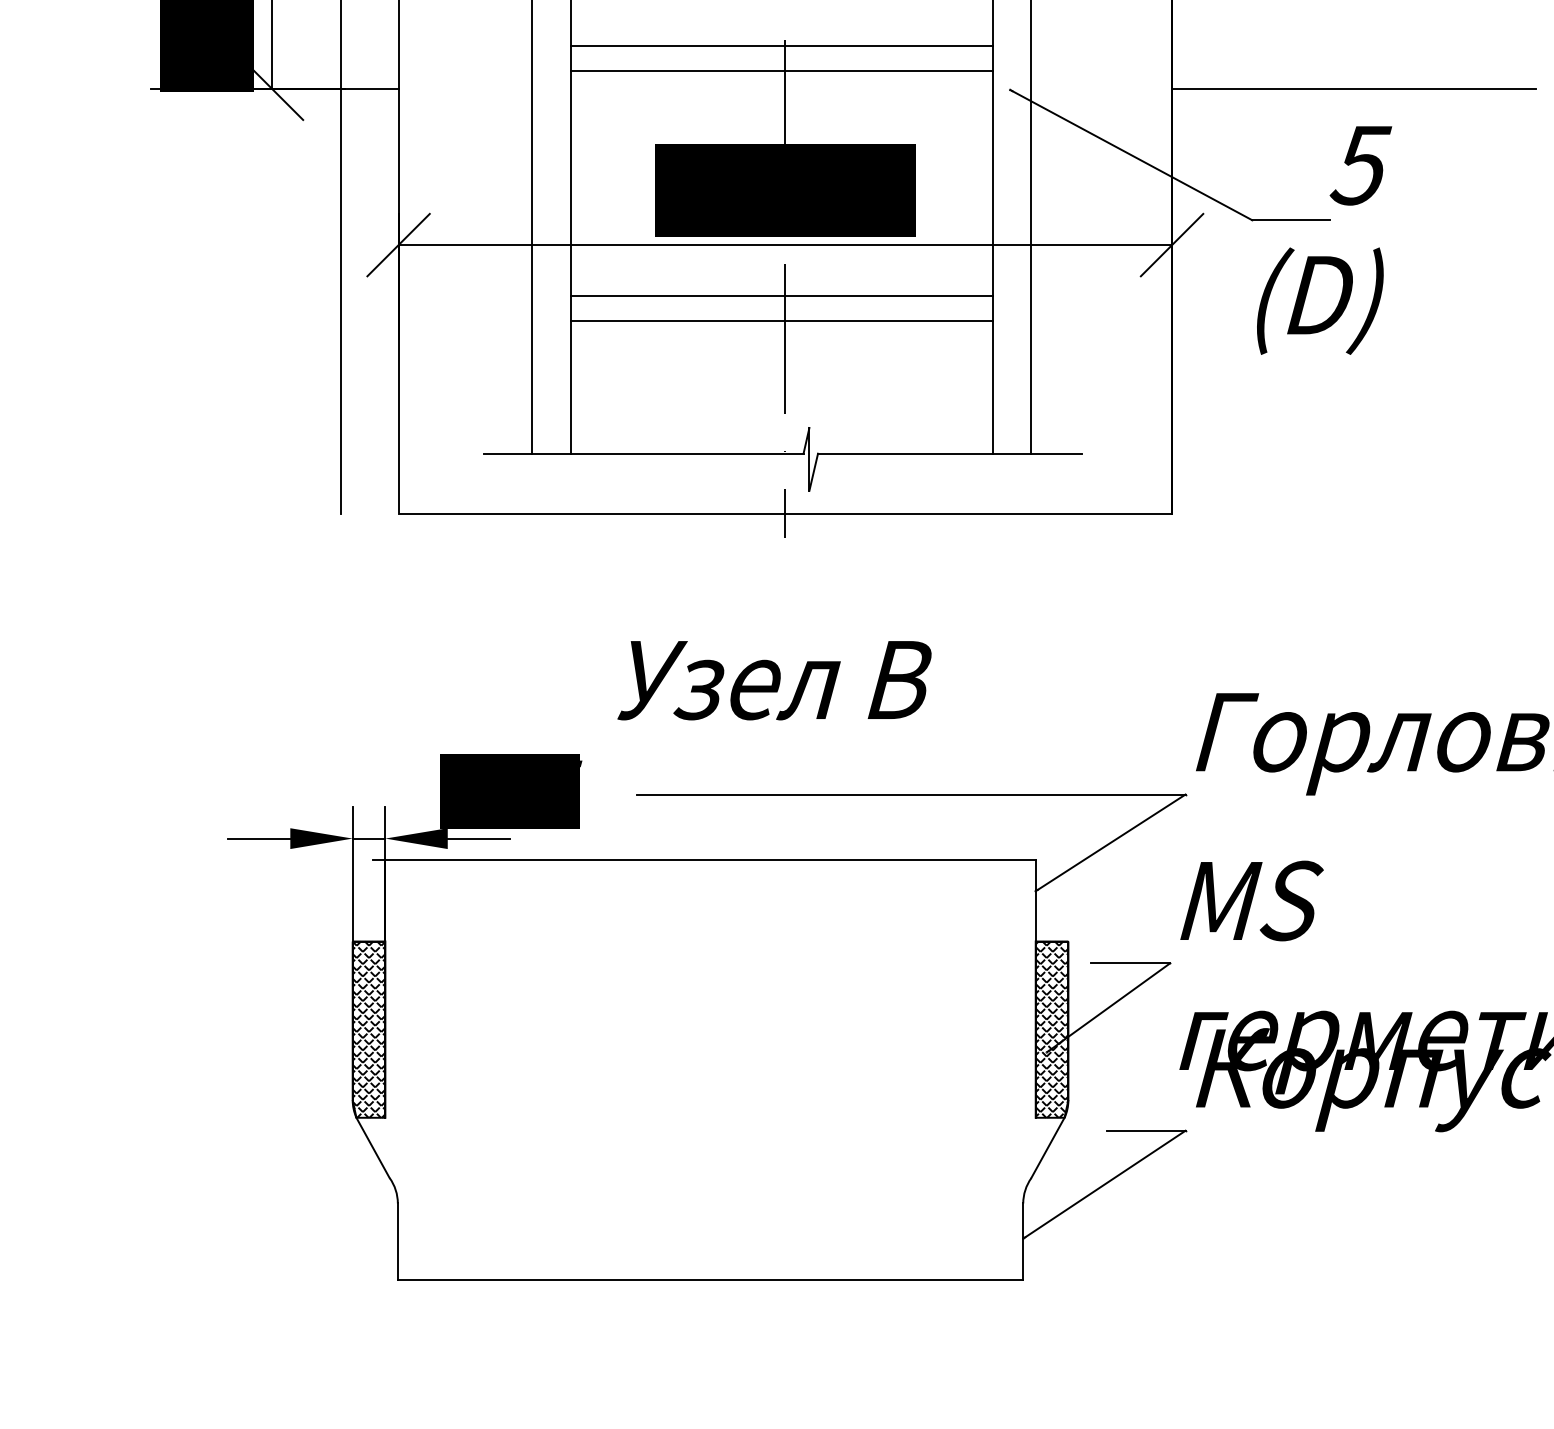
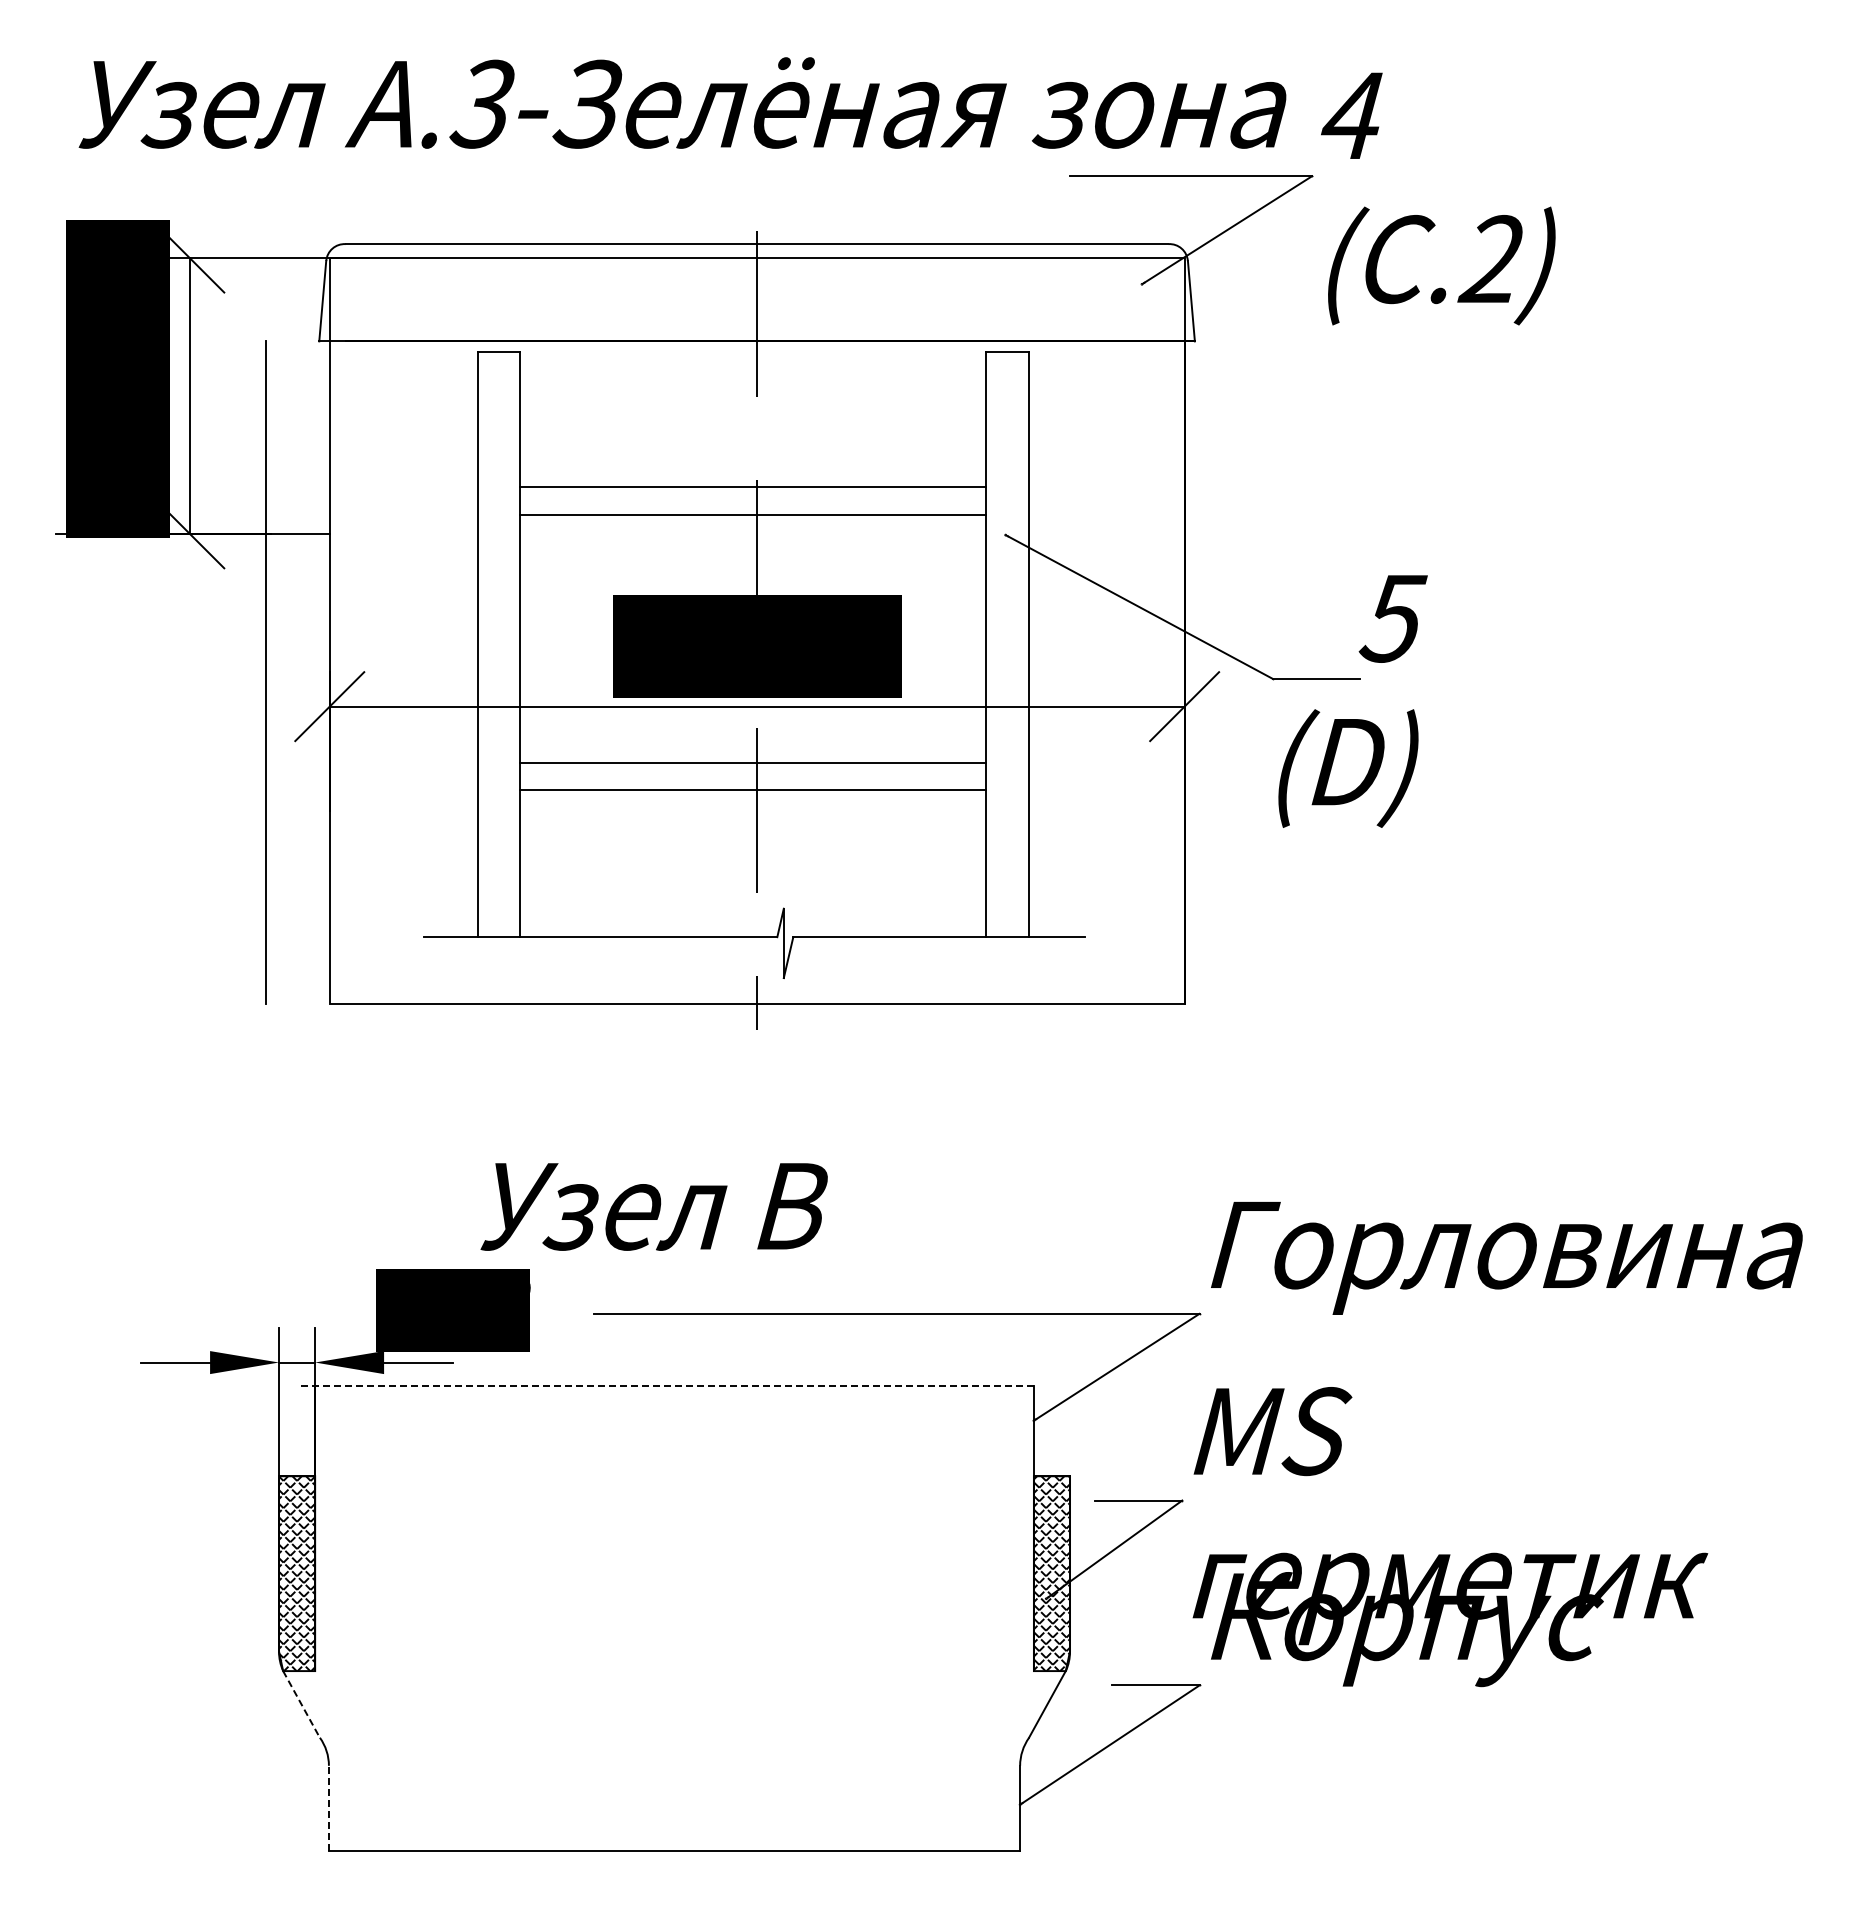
line: (1353, 88) -> (1385, 533), removed
text: (773, 680) -> (653, 1206), moved
text: (581, 767) -> (531, 1284), 5 -> 8
line: (705, 859) -> (668, 1385), solid -> dashed
line: (373, 1148) -> (301, 1704), solid -> dashed
line: (397, 1241) -> (328, 1807), solid -> dashed

